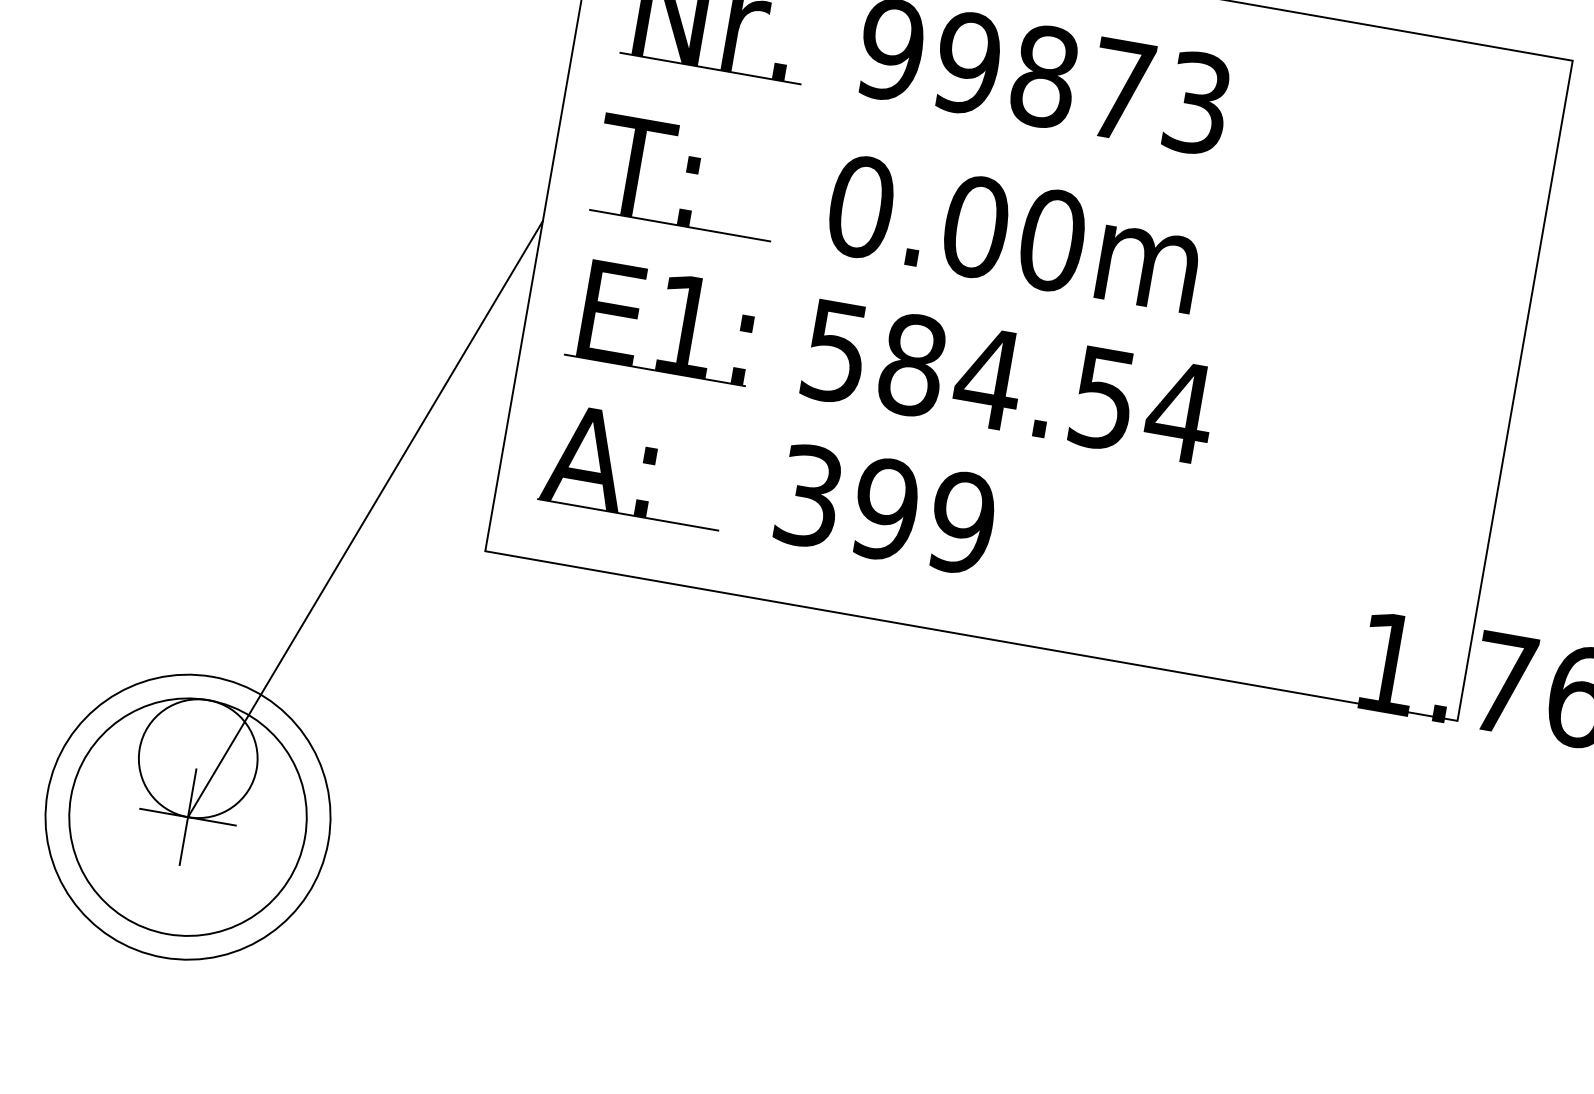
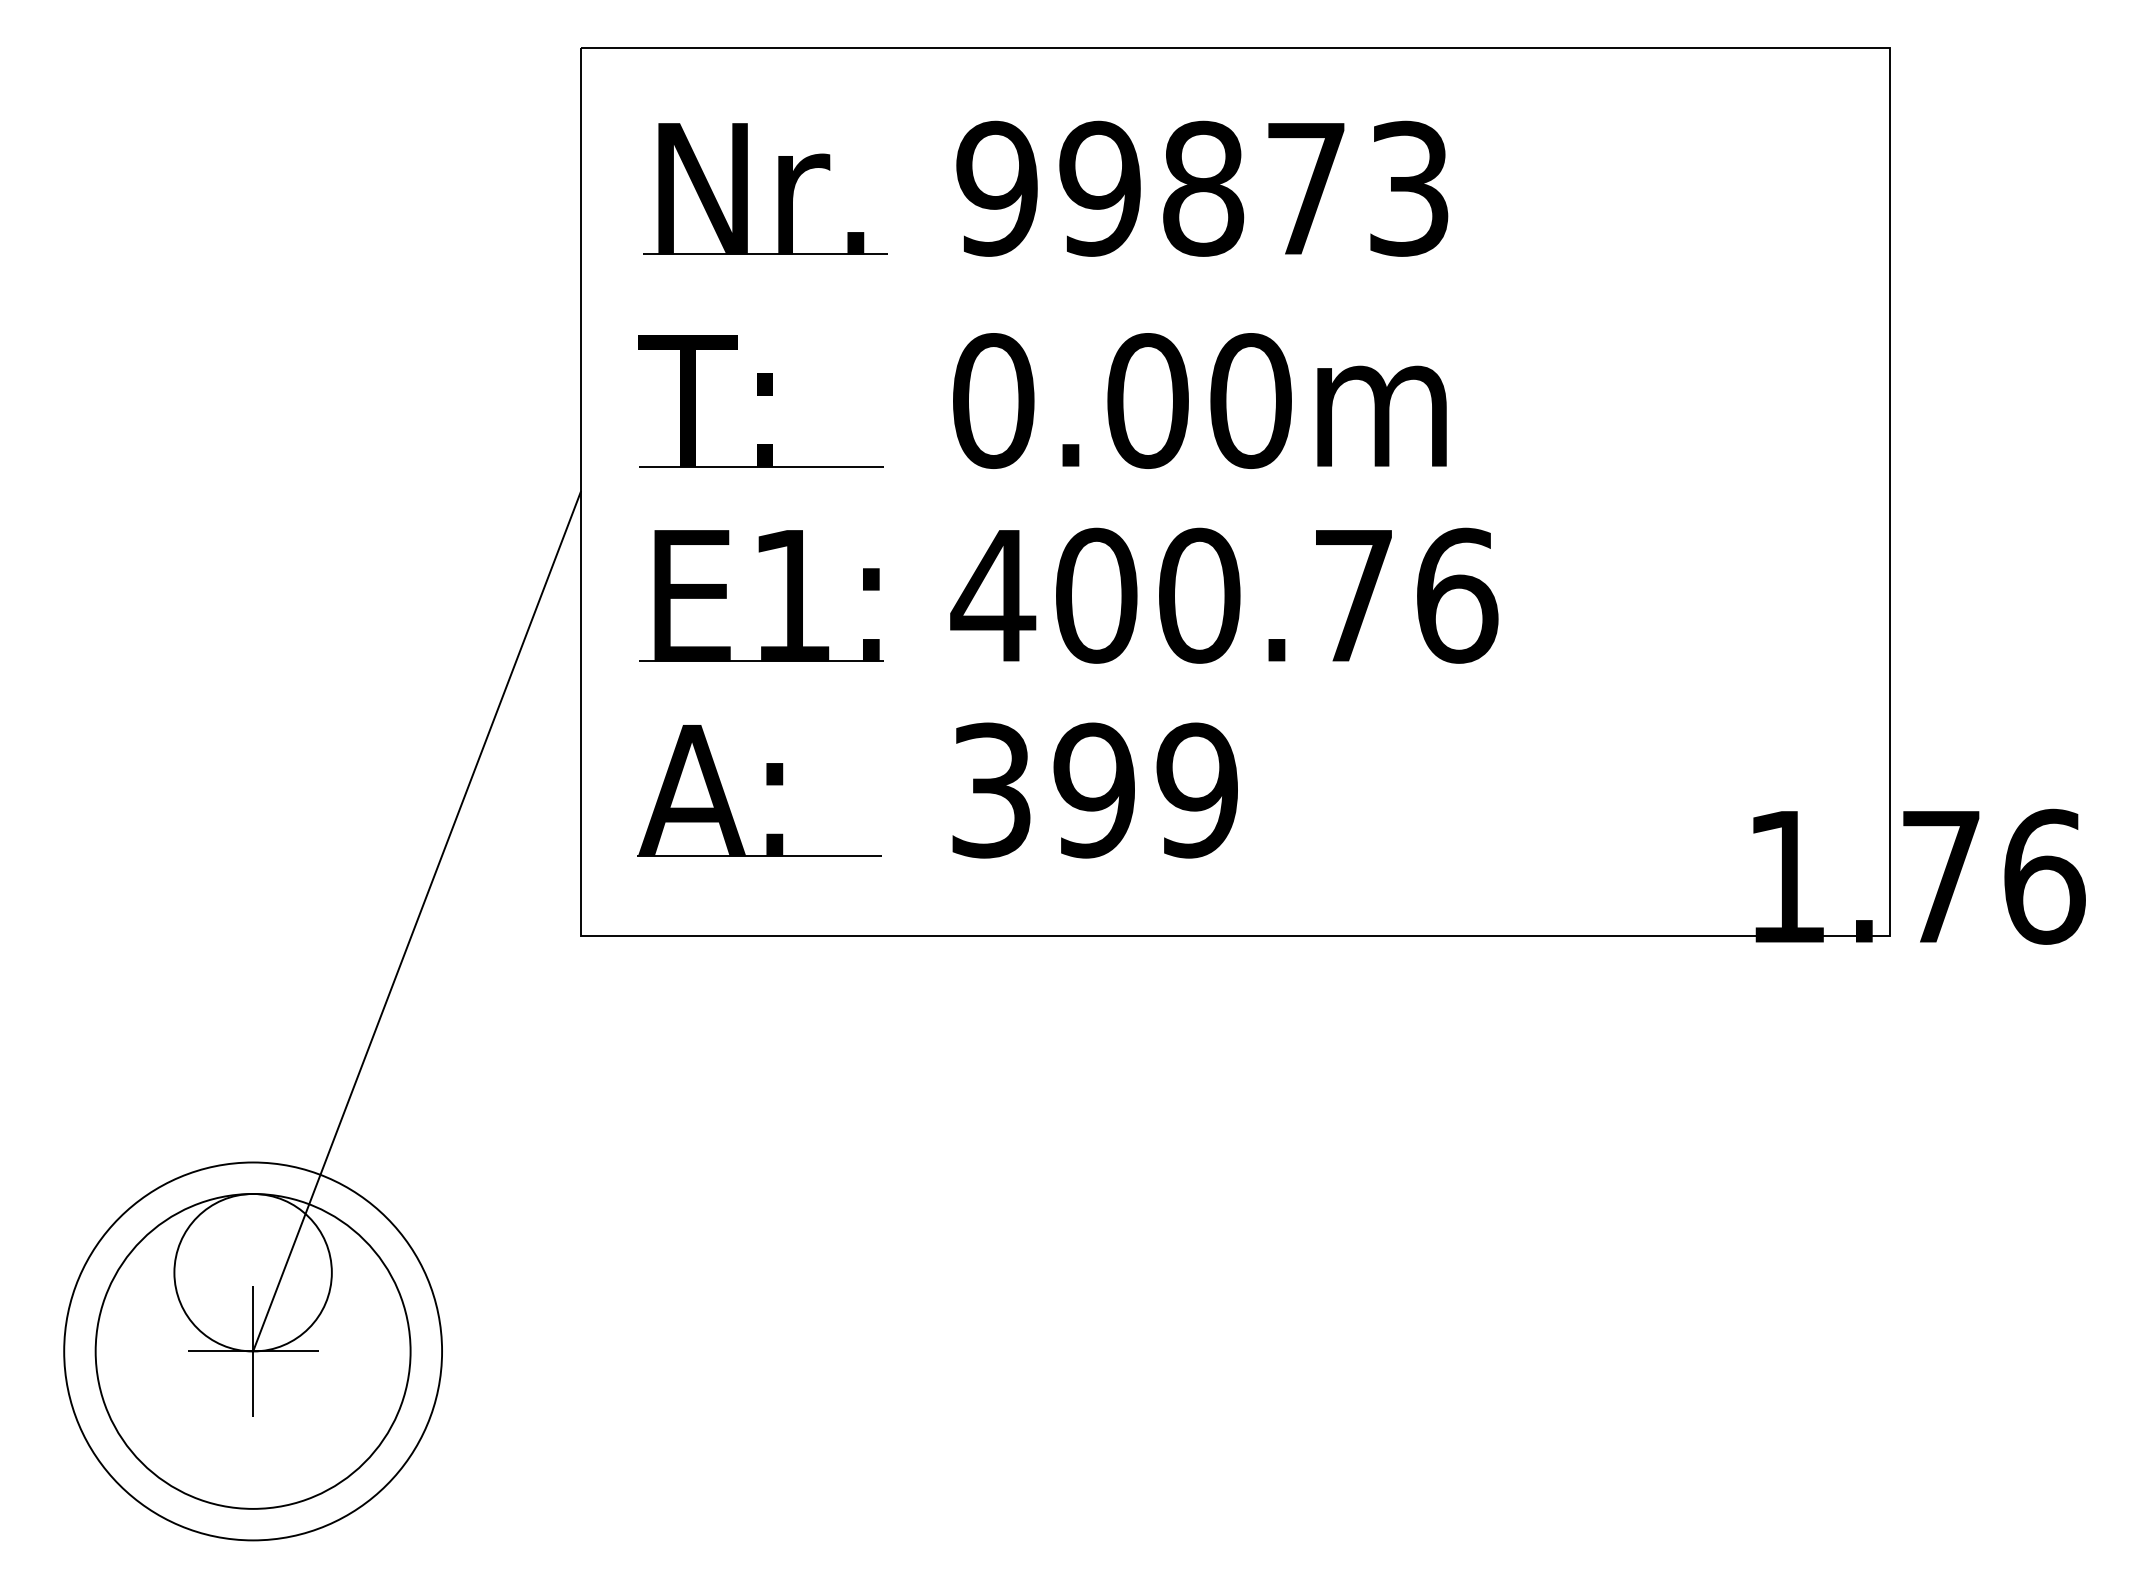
text: (1007, 381) -> (1224, 595), 584.54 -> 400.76

